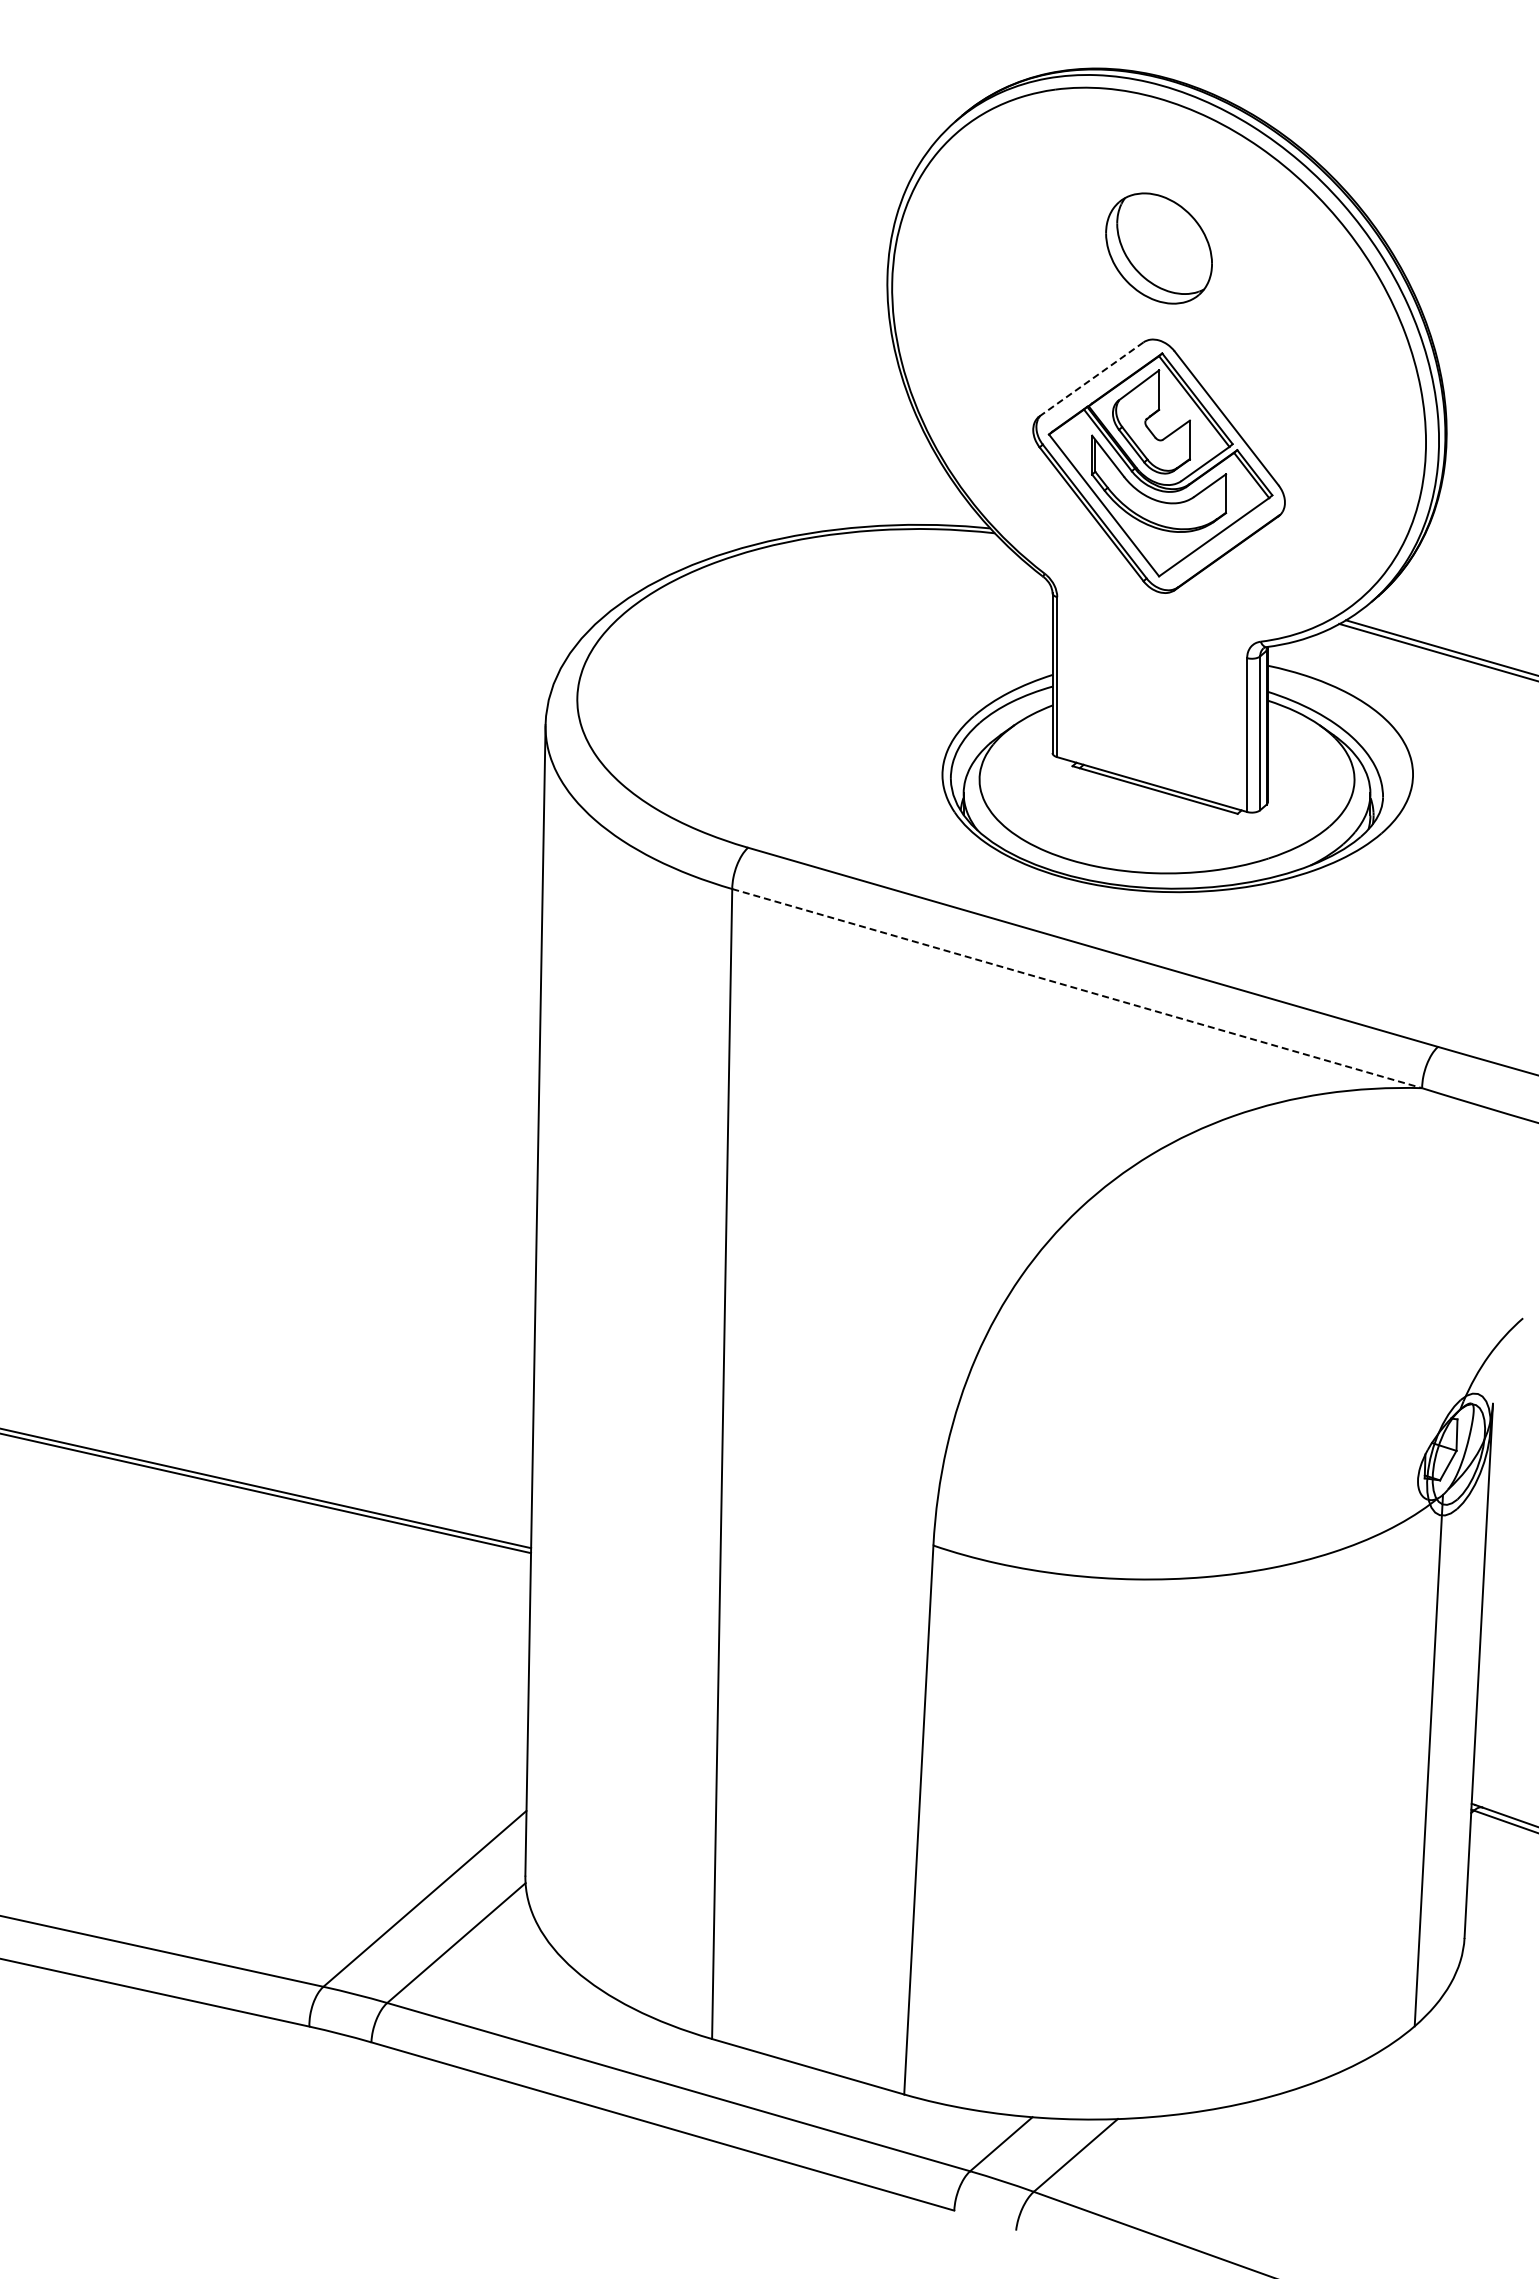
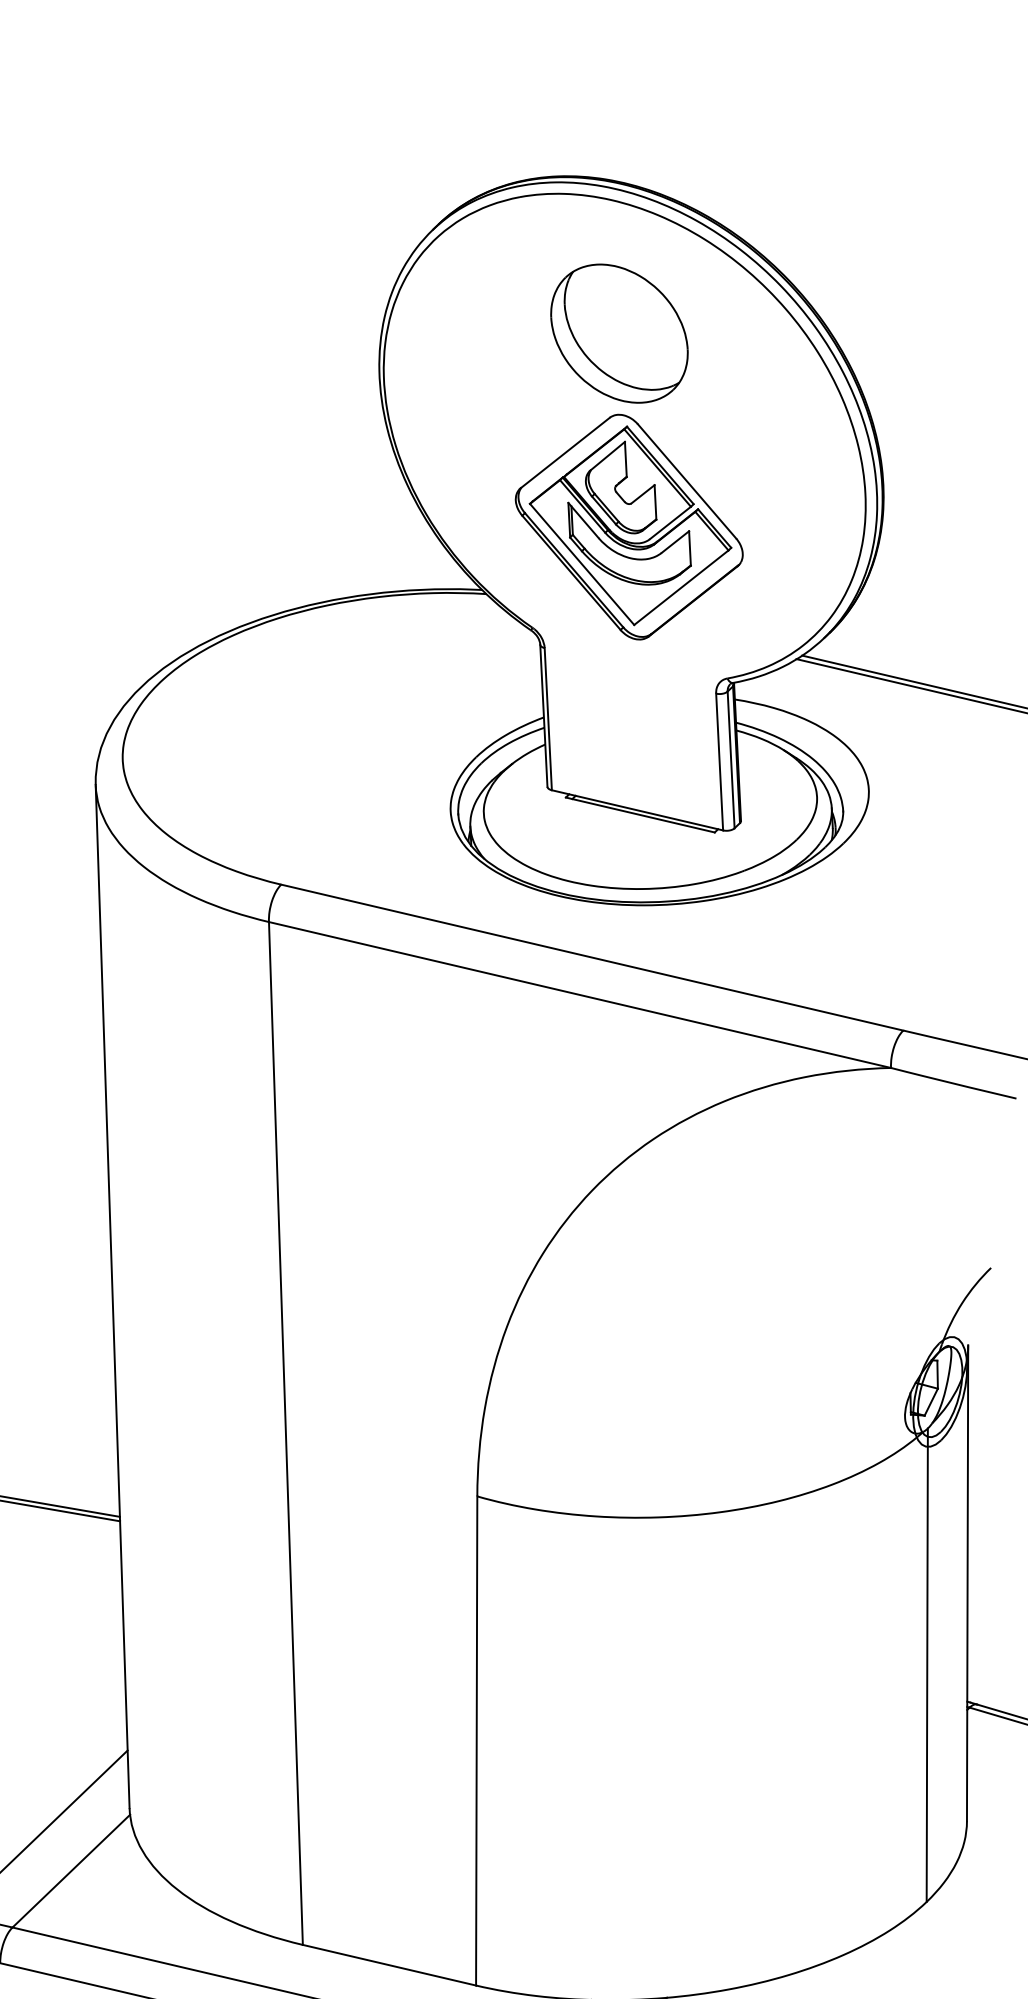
part: (1158, 248) -> (618, 333), size x1.43
line: (1091, 379) -> (565, 453), dashed -> solid
line: (1077, 988) -> (580, 994), dashed -> solid

